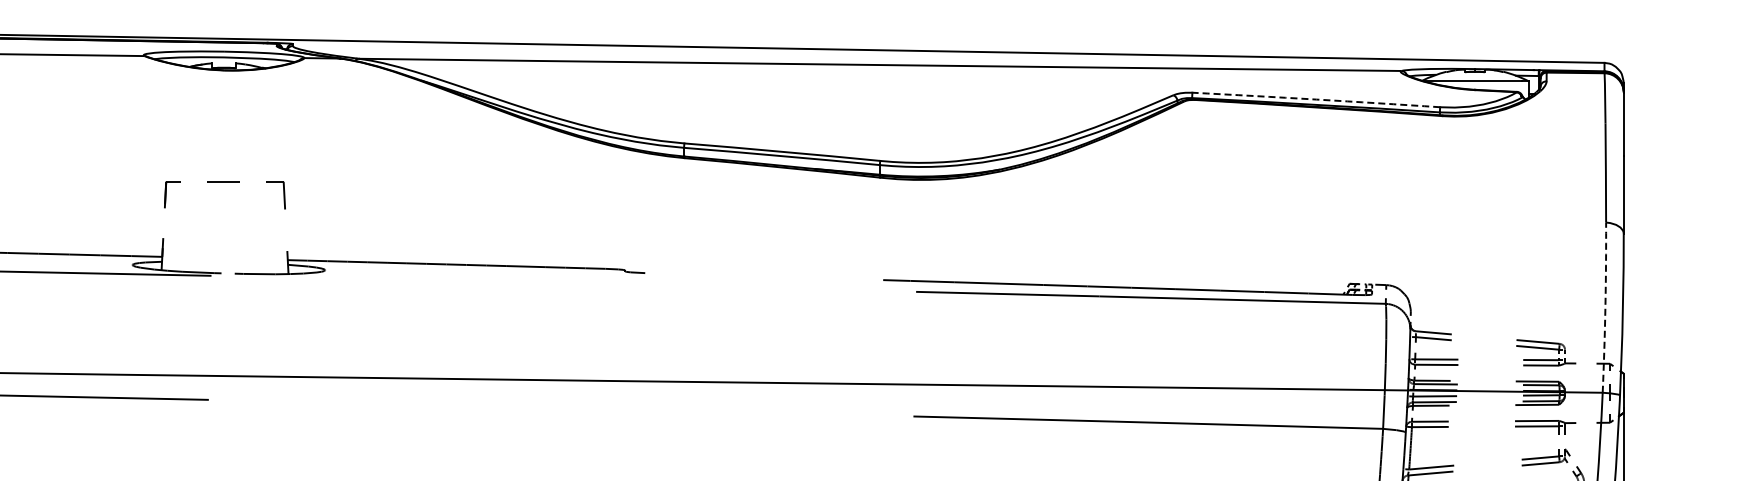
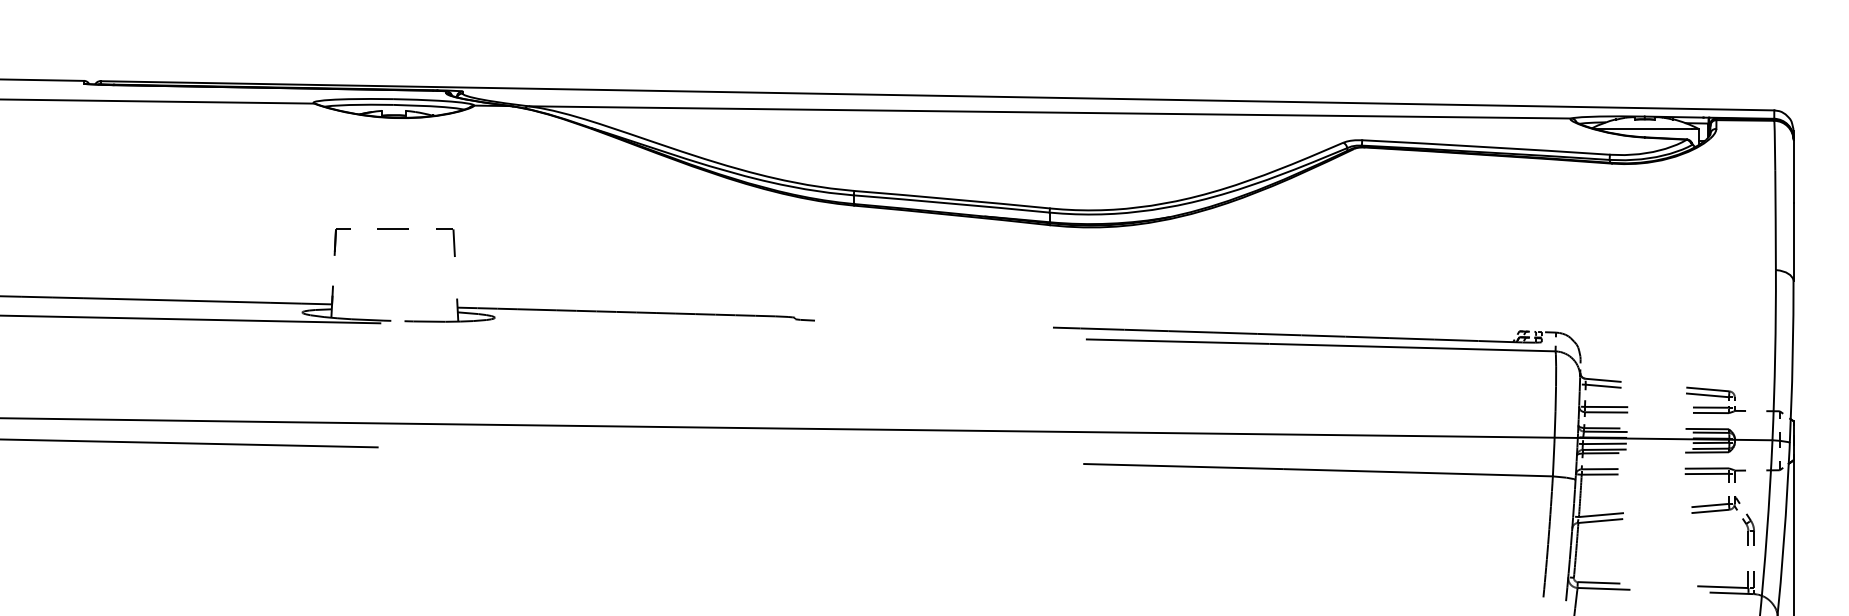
arc: (1316, 99) -> (1486, 147), dashed -> solid
arc: (1605, 307) -> (1775, 355), dashed -> solid

